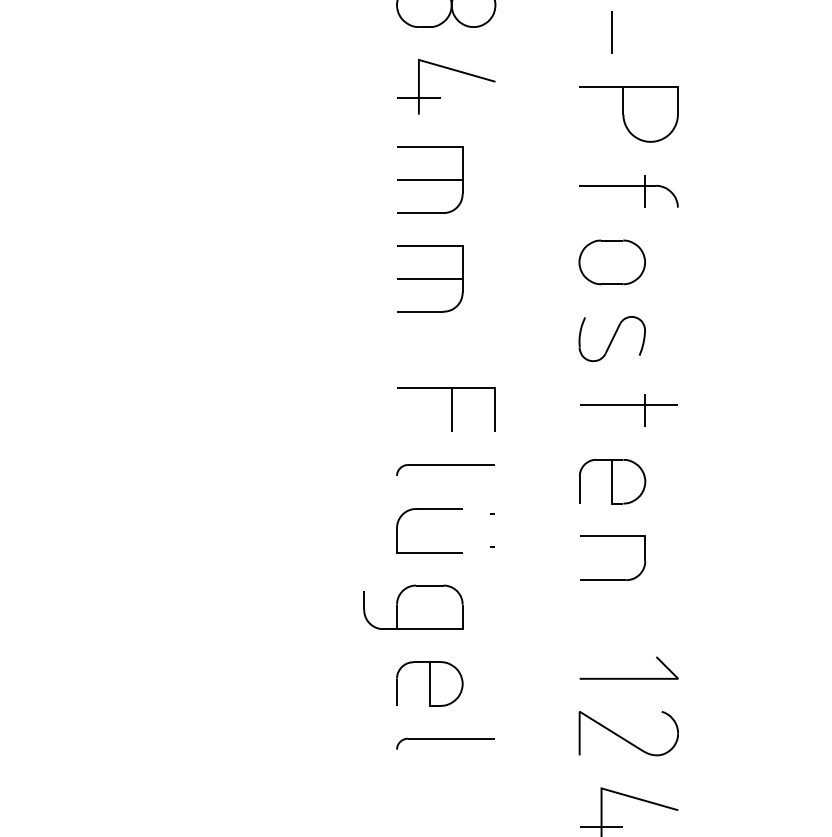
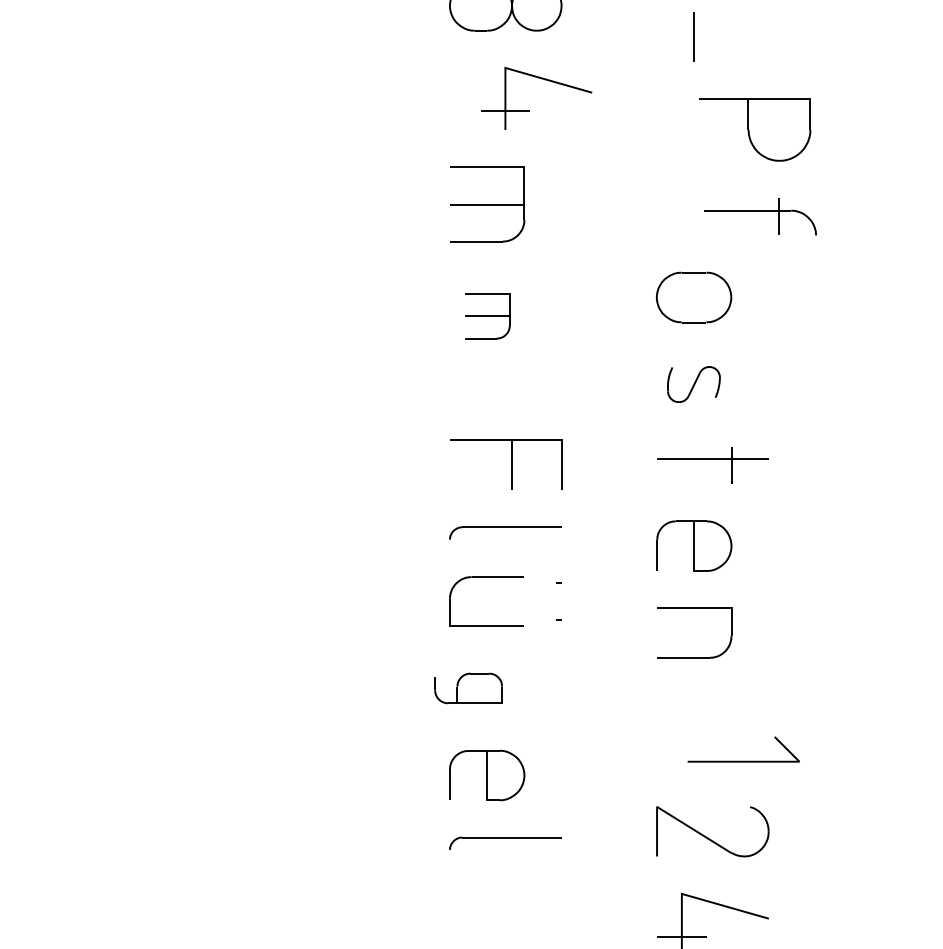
part: (440, 97) -> (529, 110), moved
part: (628, 114) -> (754, 129), moved
part: (628, 191) -> (760, 217), moved
part: (430, 278) -> (487, 315), size x0.6
part: (611, 339) -> (693, 384), size x0.7
part: (413, 606) -> (468, 687), size x0.6
curve: (628, 677) -> (743, 760), moved

